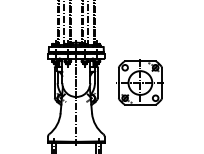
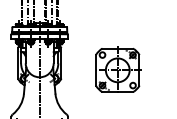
part: (139, 82) -> (116, 69), moved

